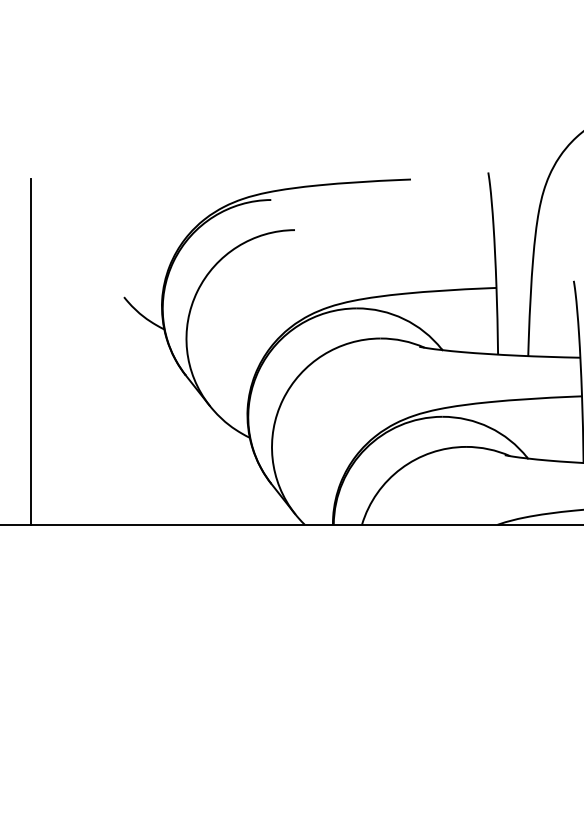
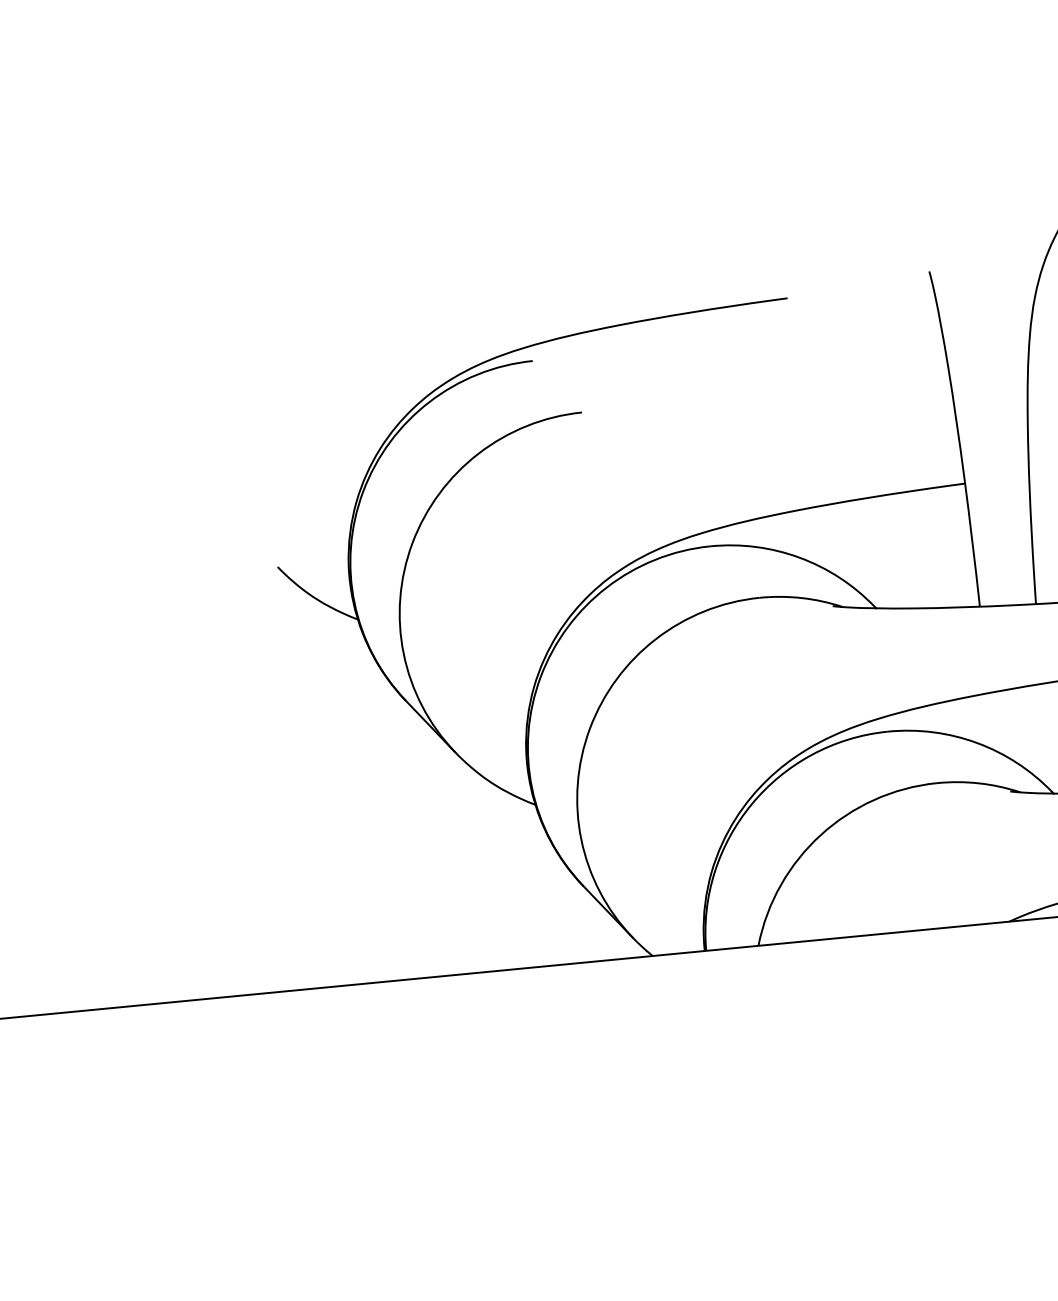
line: (30, 351) -> (114, 684), removed

